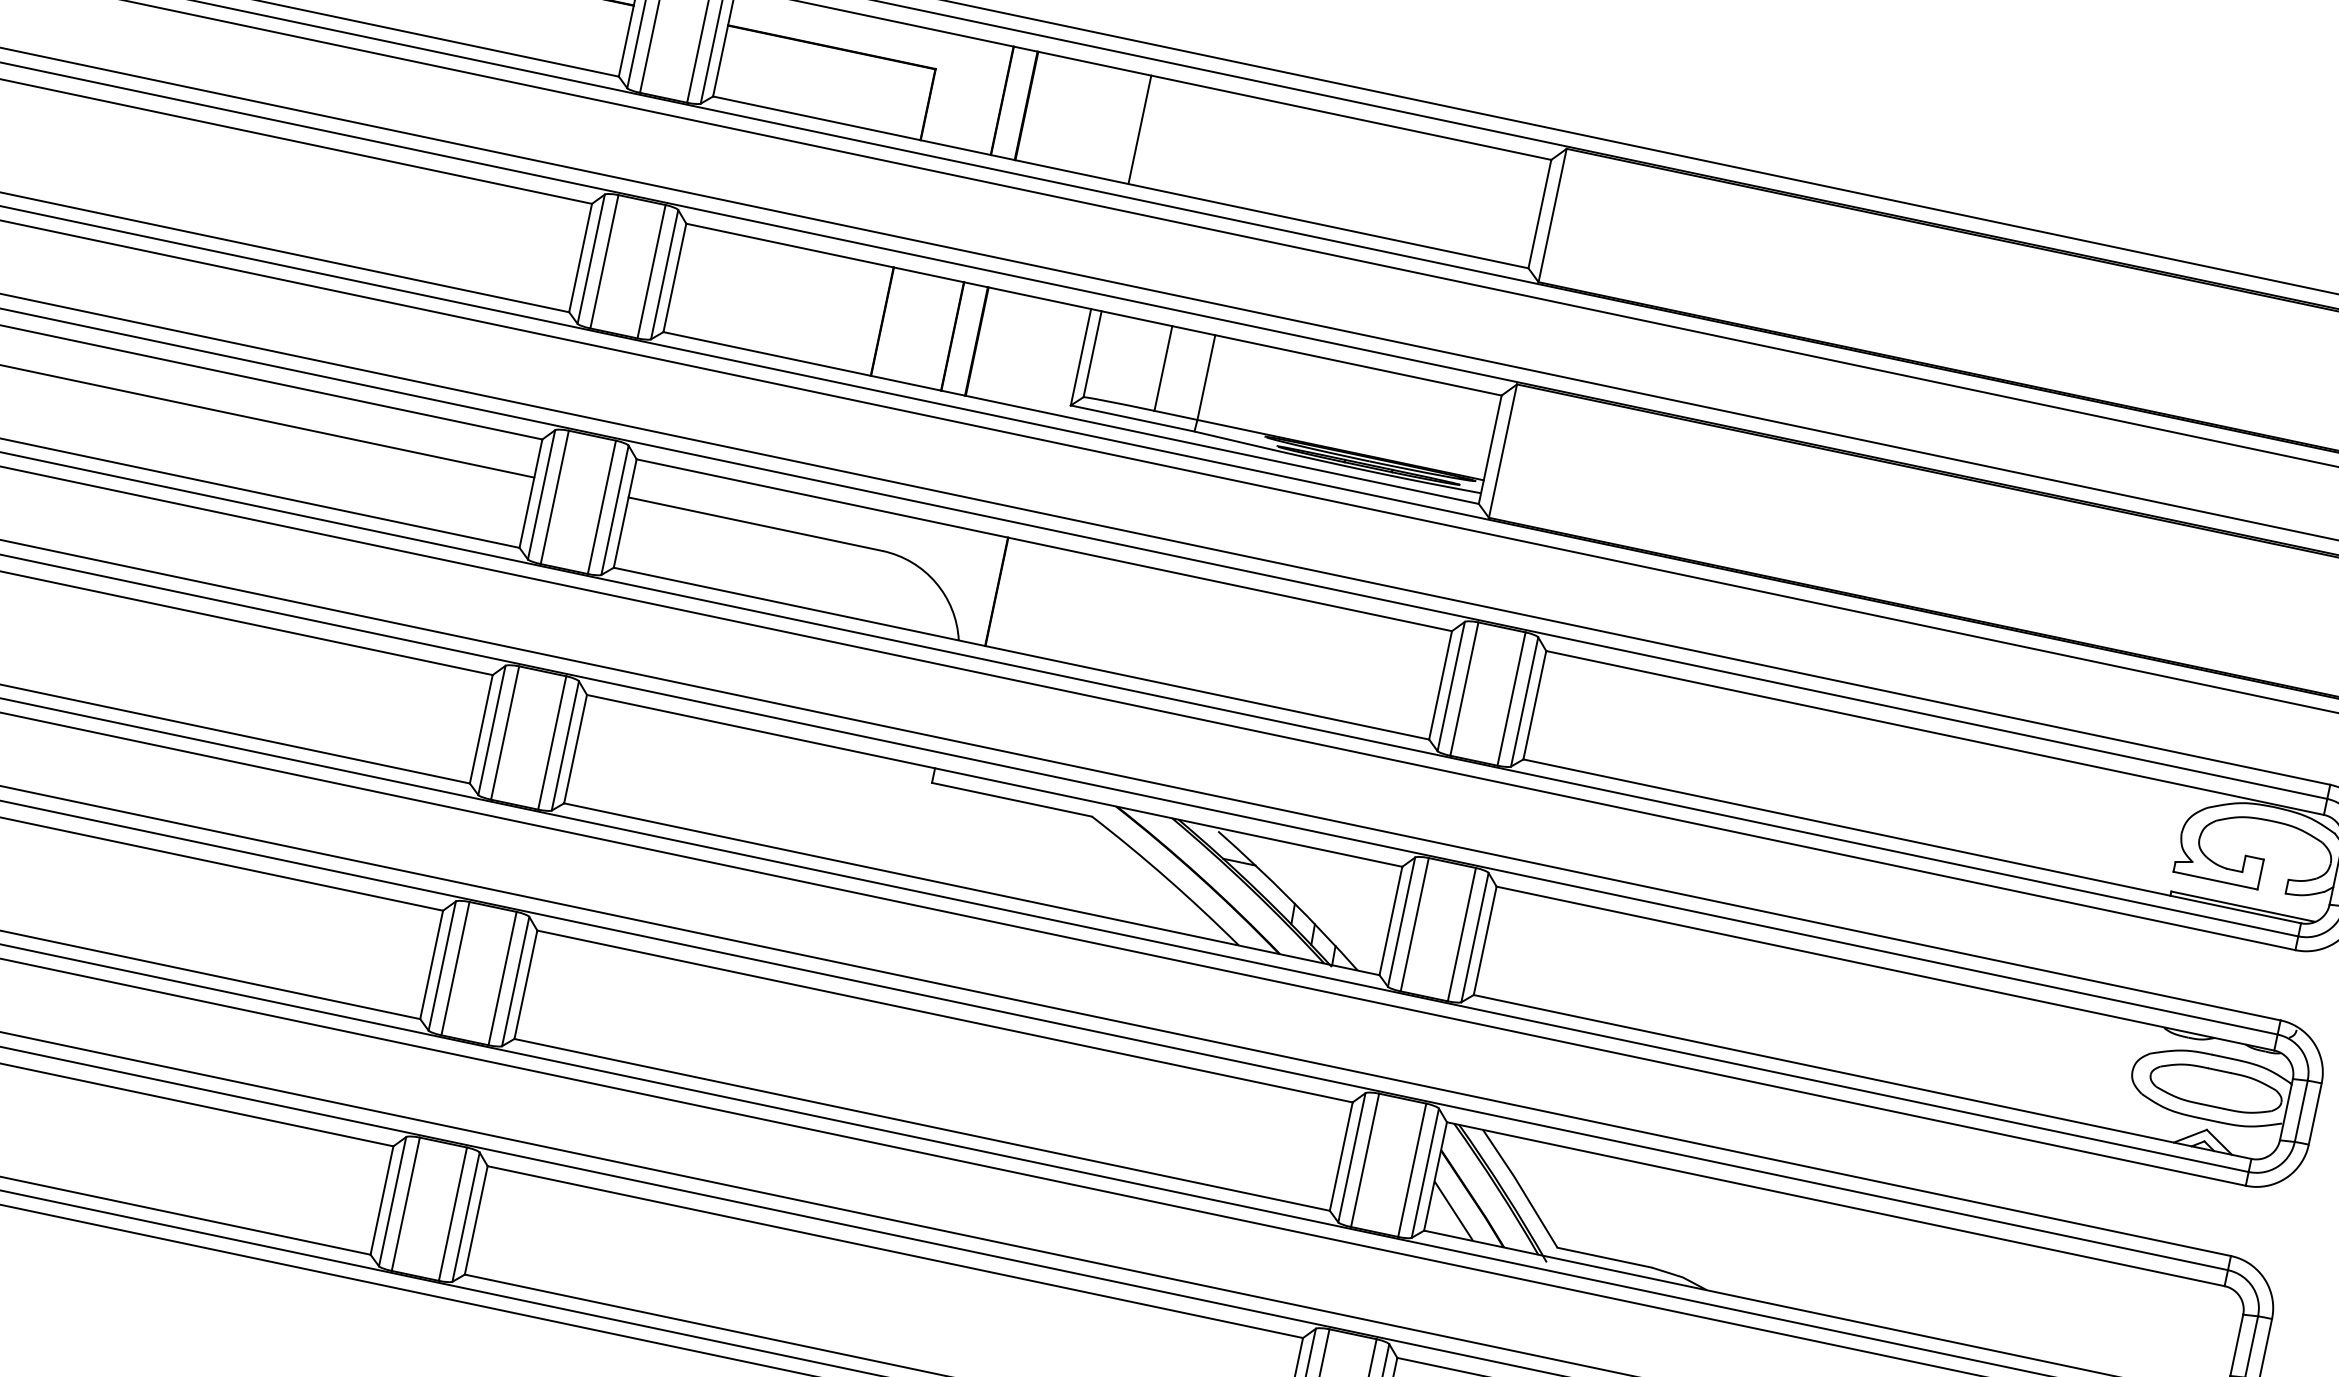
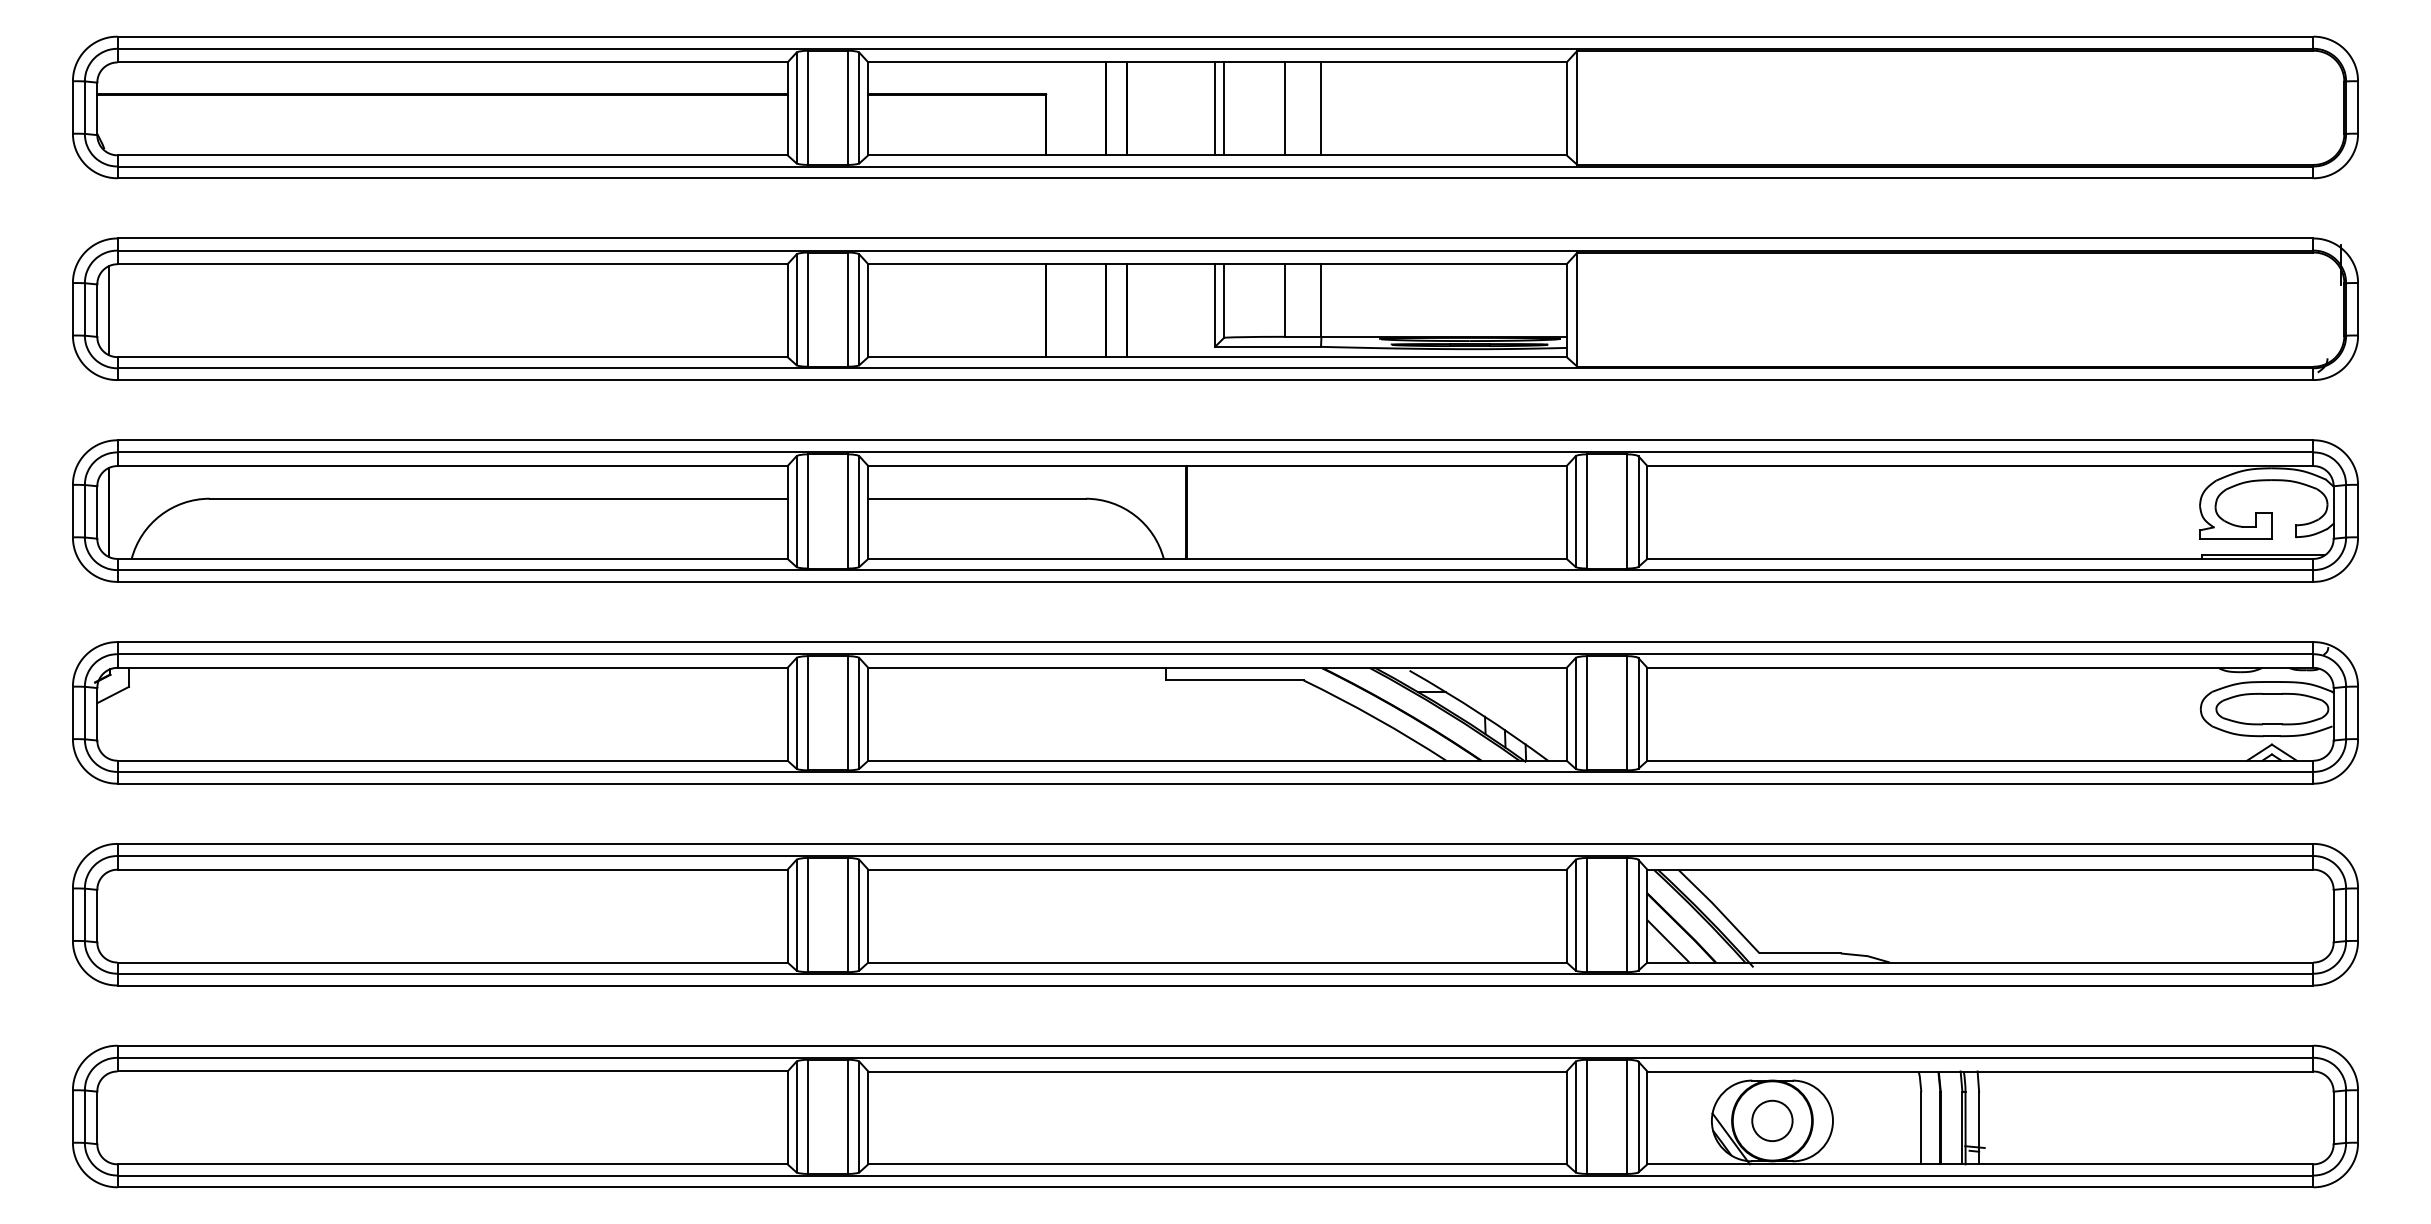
line: (1129, 127) -> (1215, 108), added
line: (1210, 144) -> (1284, 108), added
line: (1253, 153) -> (1321, 108), added

